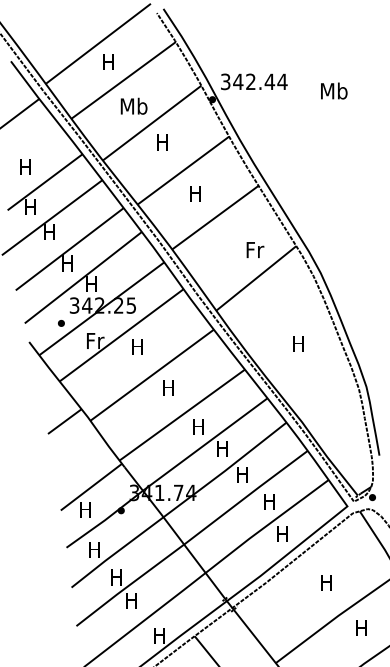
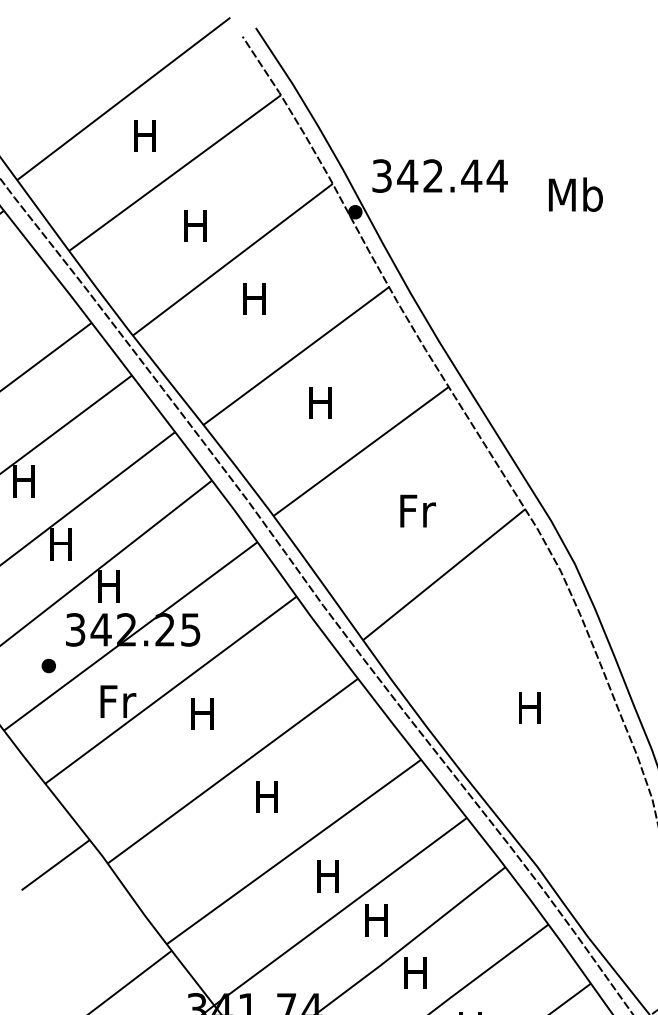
text: (334, 90) -> (576, 193), moved
text: (133, 105) -> (195, 223), Mb -> H
text: (255, 250) -> (418, 512), moved

